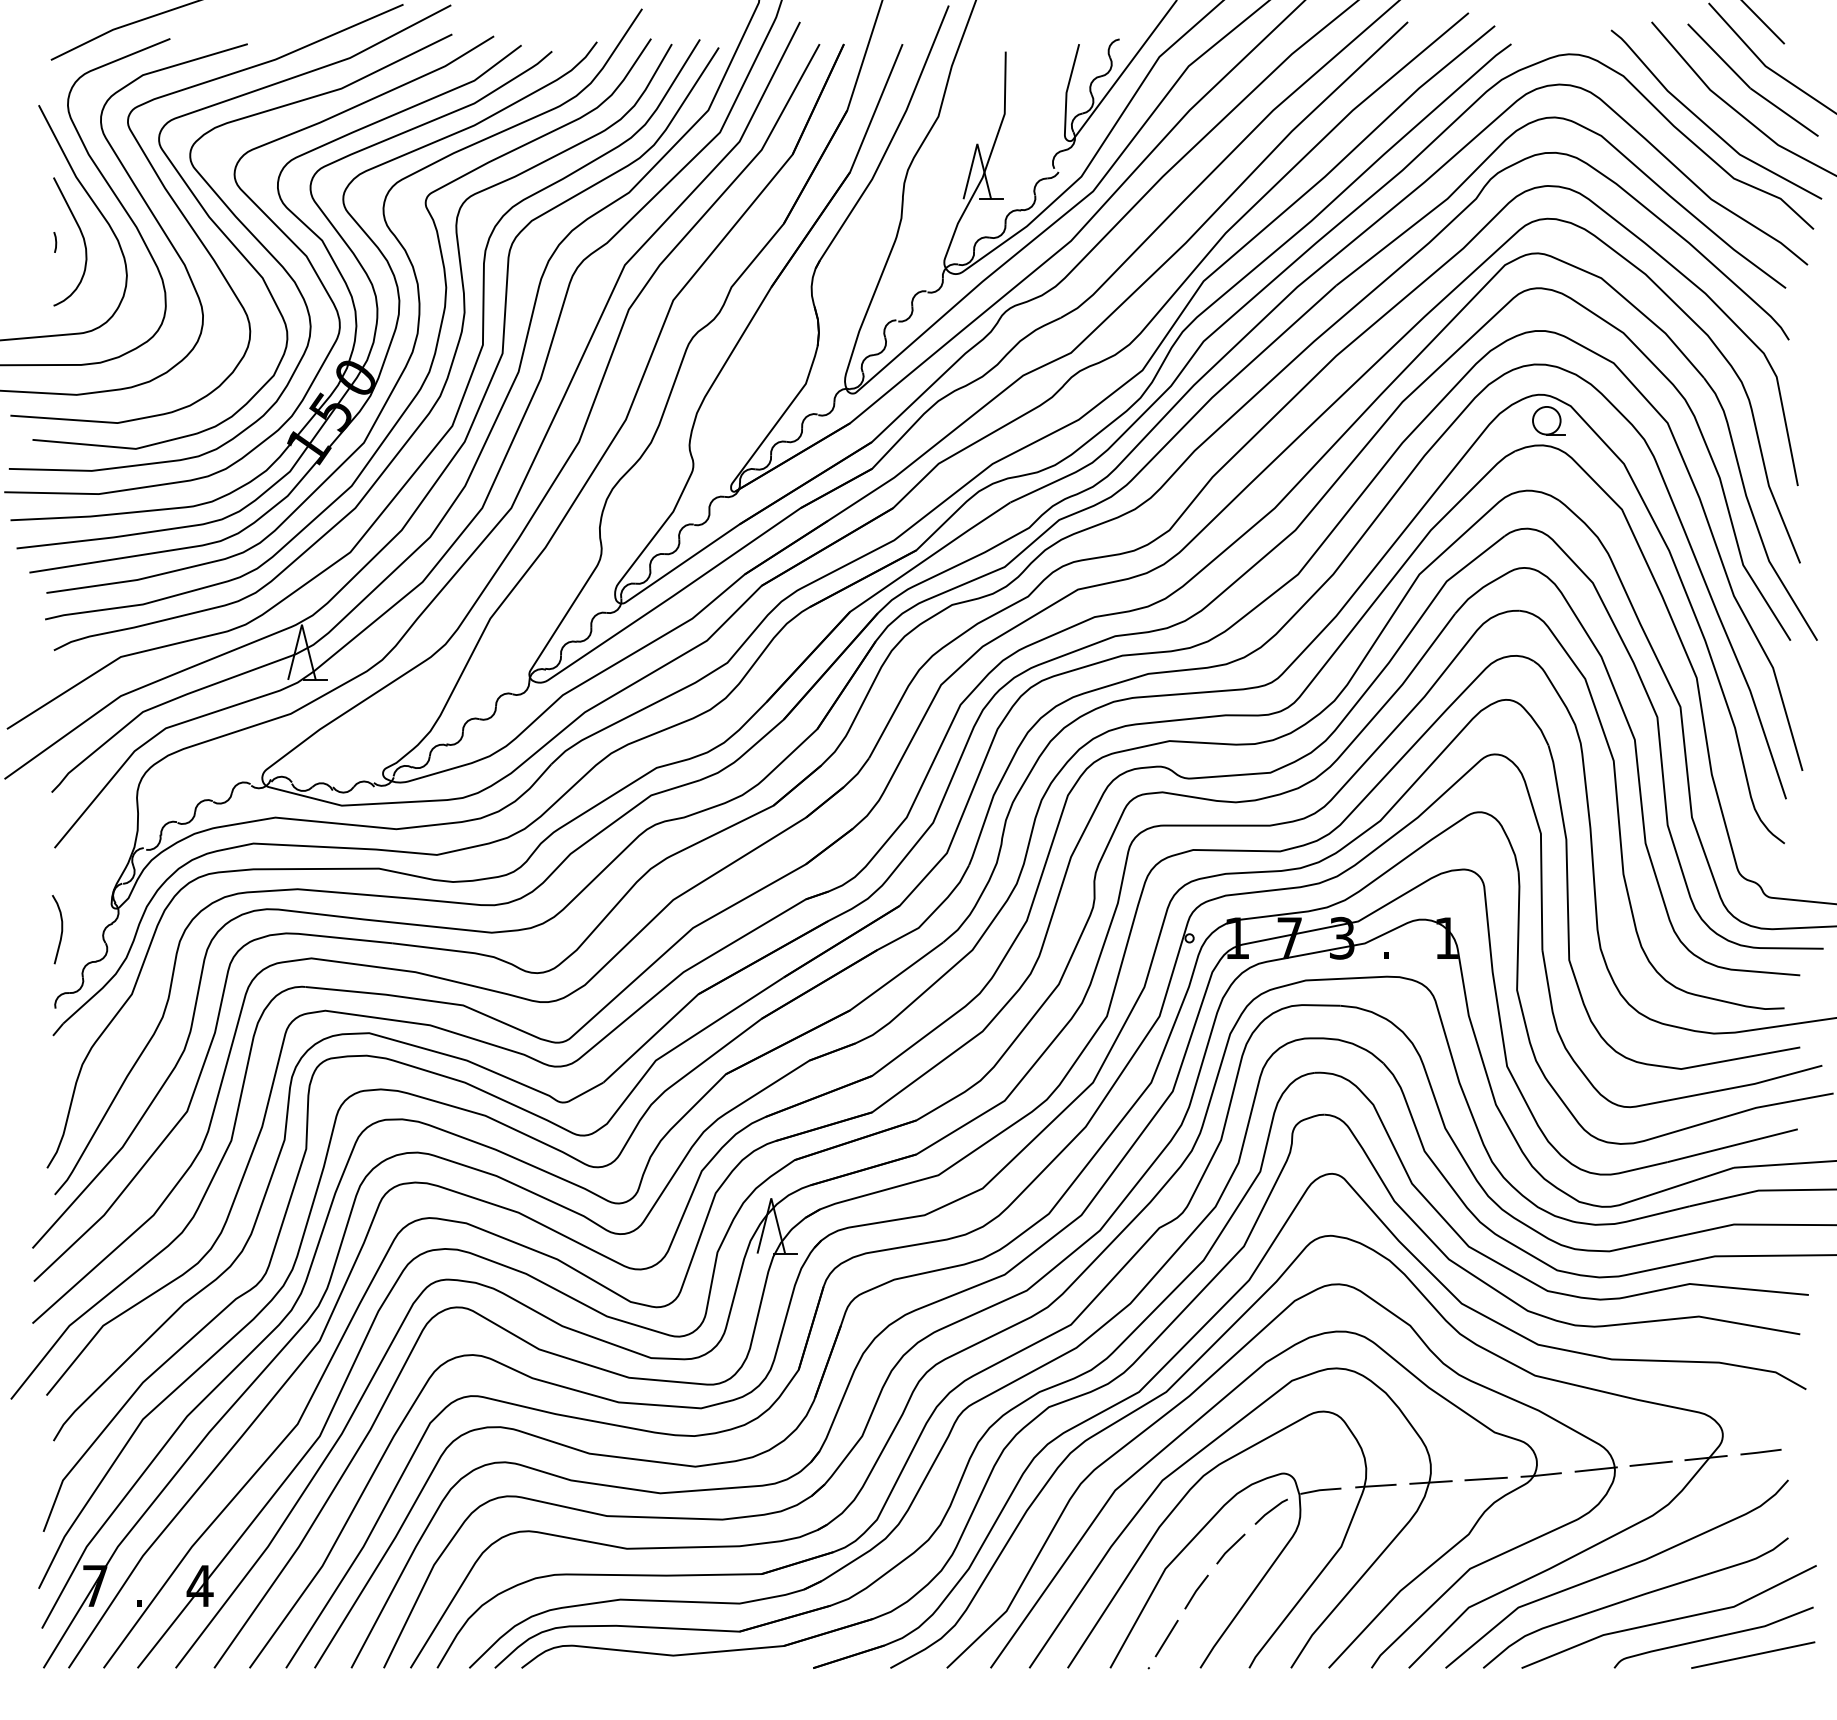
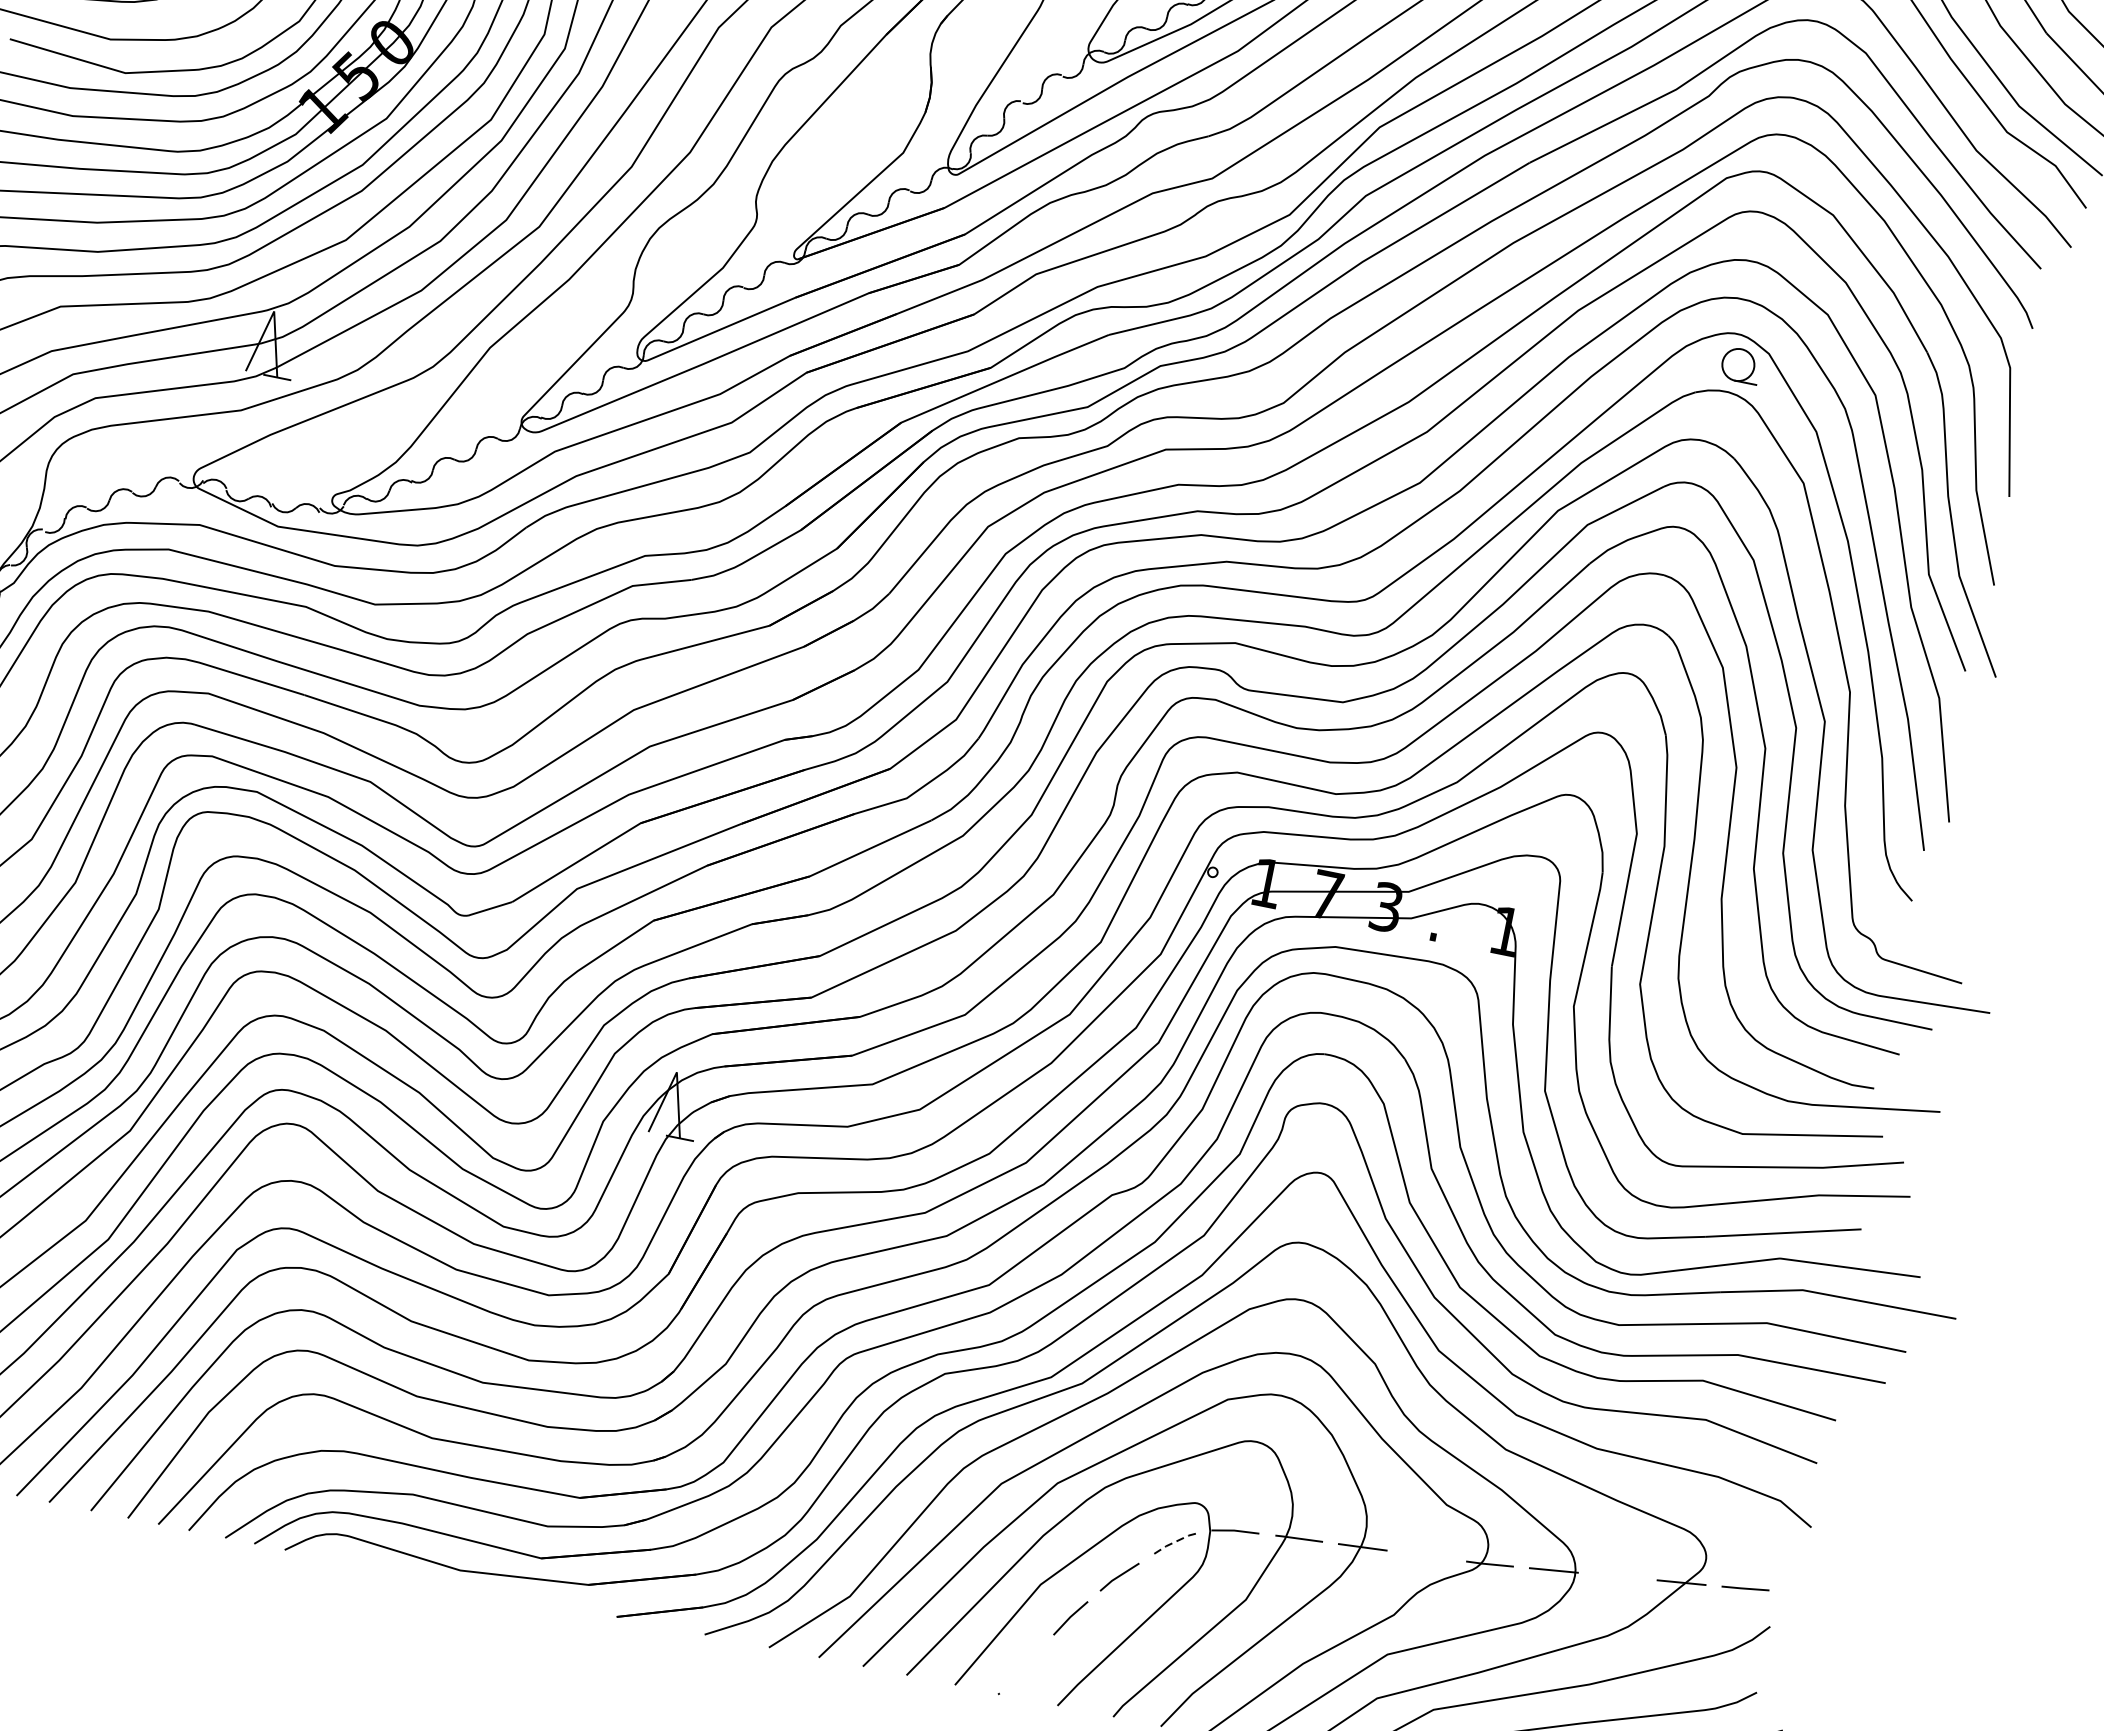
line: (1650, 1463) -> (1617, 1576), removed
line: (1485, 1478) -> (1425, 1555), removed
line: (1270, 1510) -> (1173, 1542), solid -> dashed
line: (1166, 1638) -> (1025, 1664), removed

